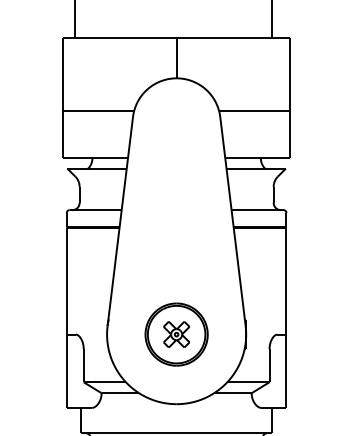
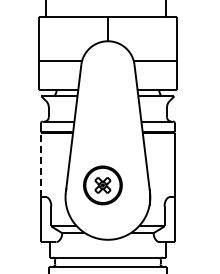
line: (67, 280) -> (41, 164), solid -> dashed
part: (175, 334) -> (102, 185), moved

